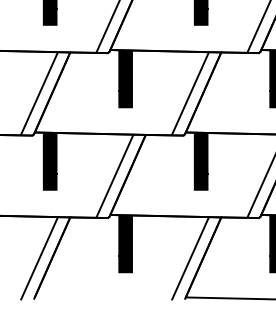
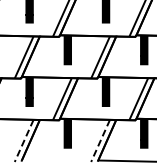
line: (38, 259) -> (23, 141), solid -> dashed
line: (190, 259) -> (100, 141), solid -> dashed

